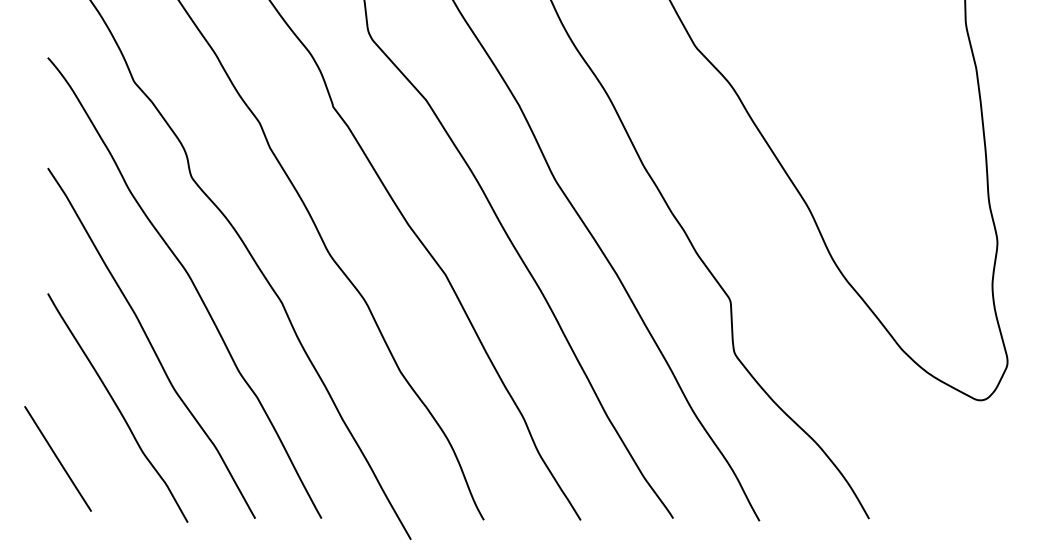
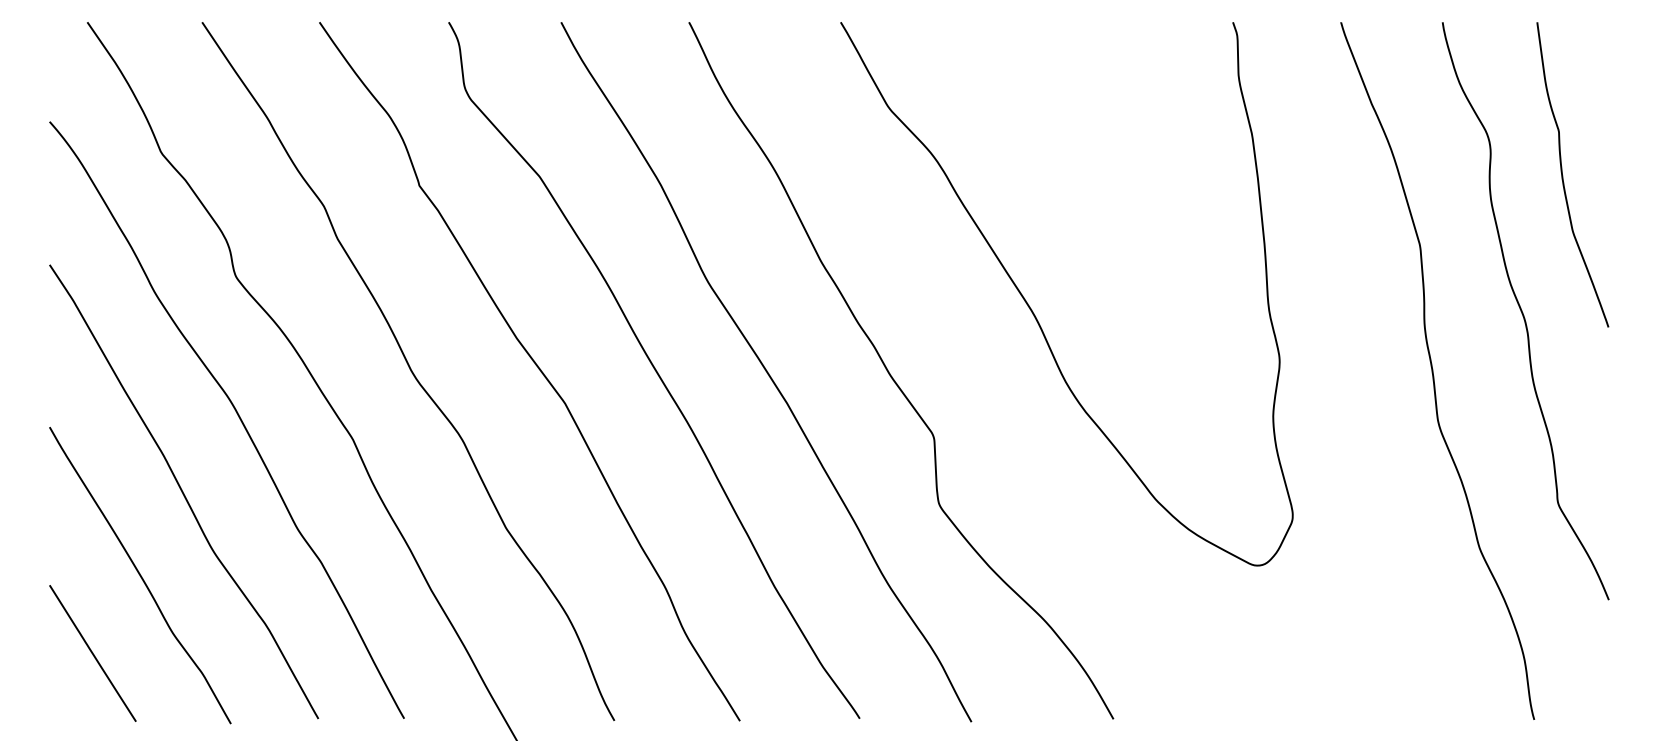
line: (57, 458) -> (92, 653), moved

